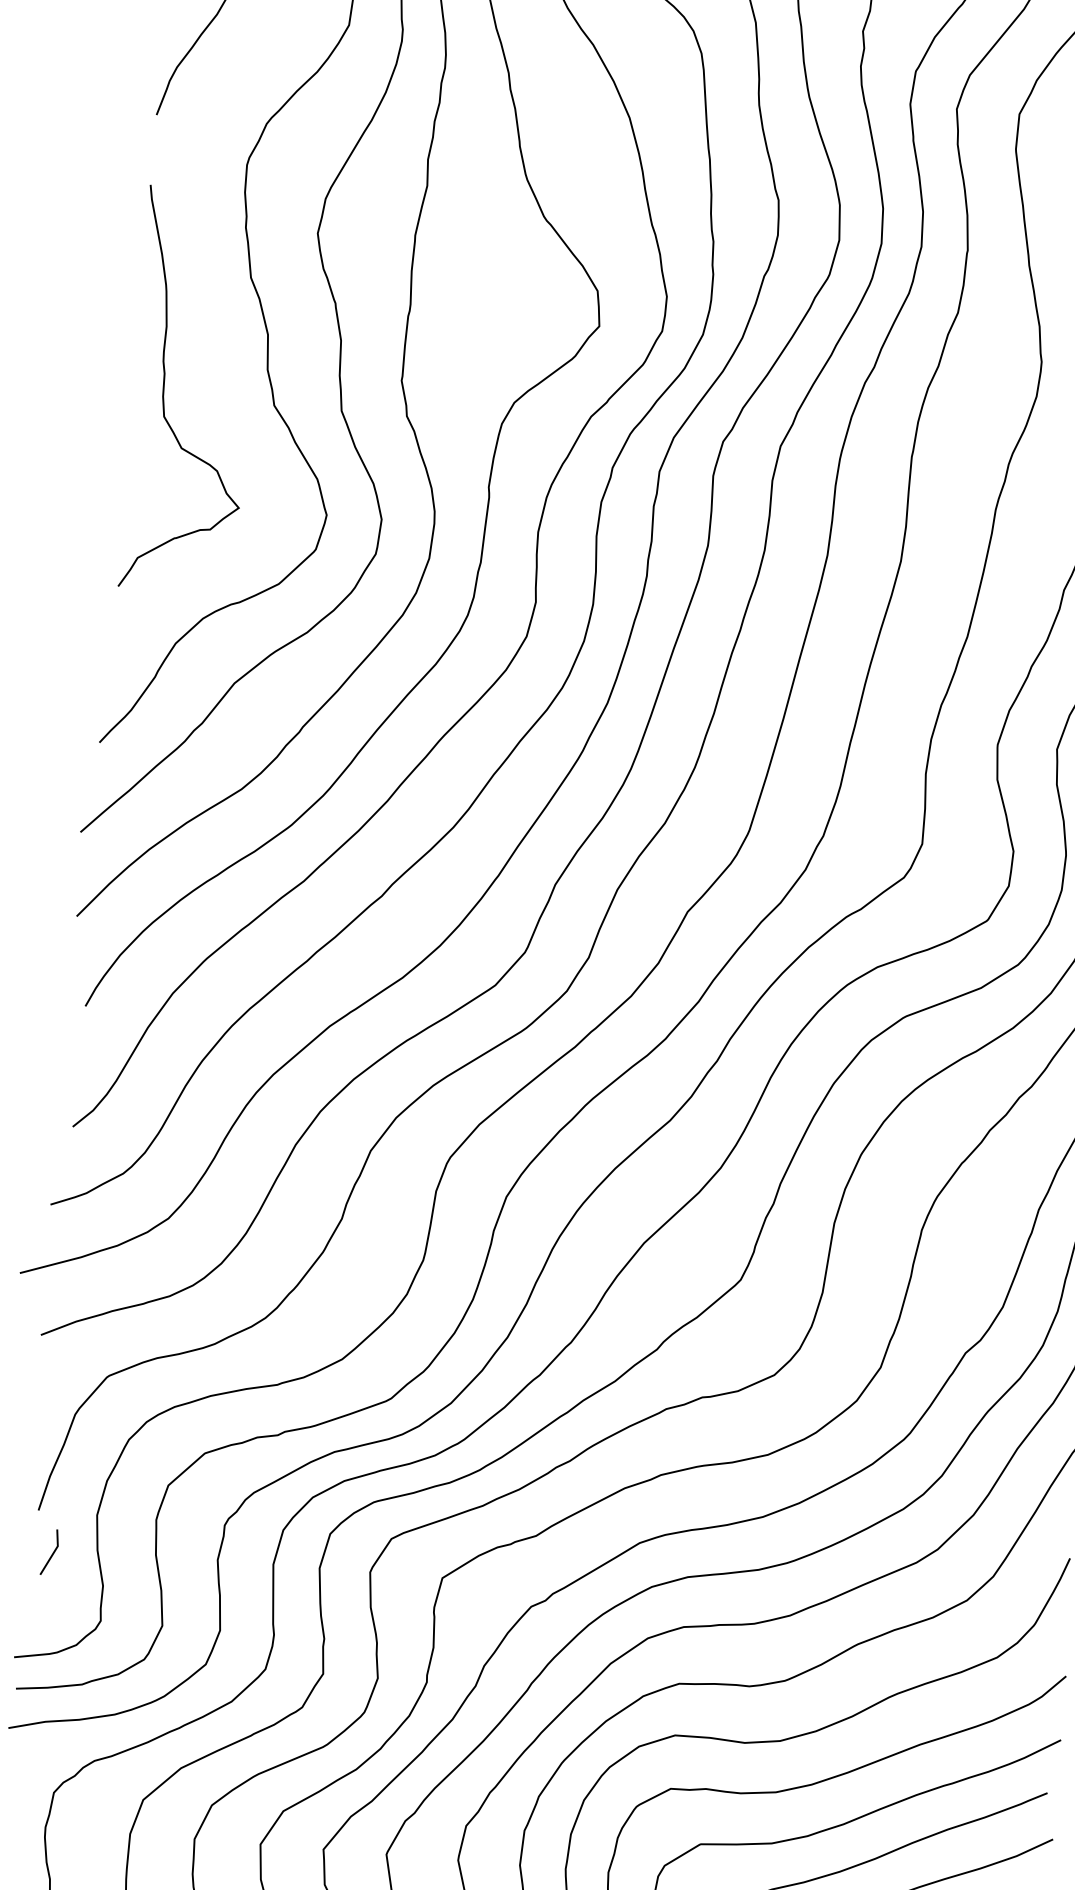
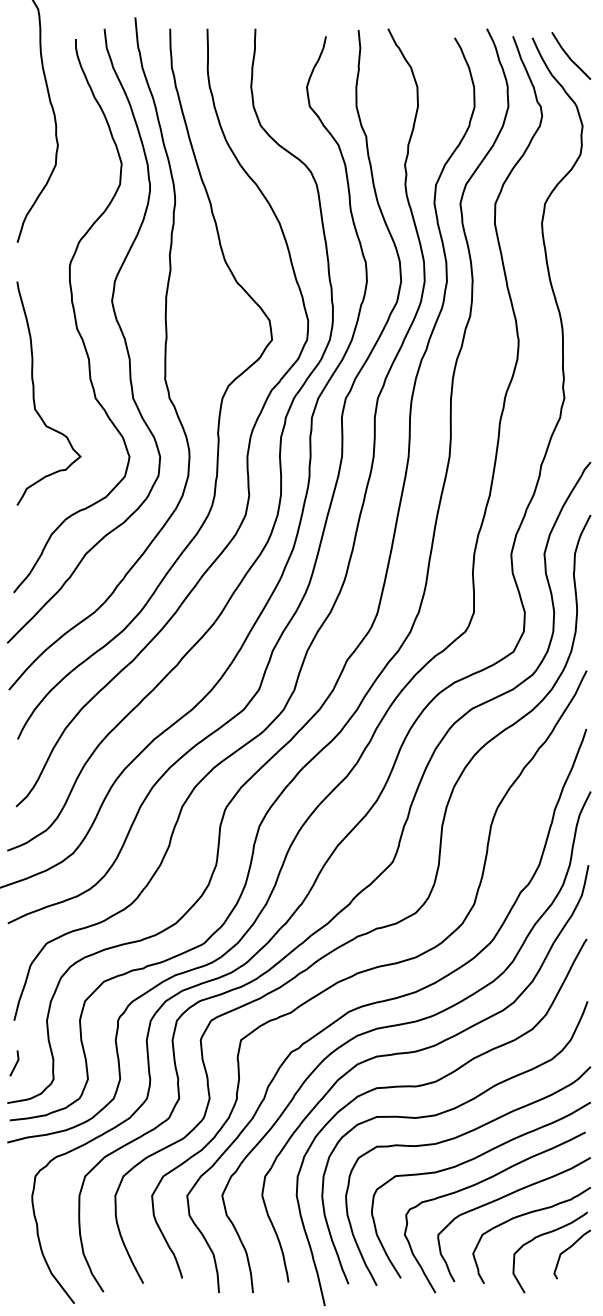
line: (51, 1552) -> (15, 1063), moved

